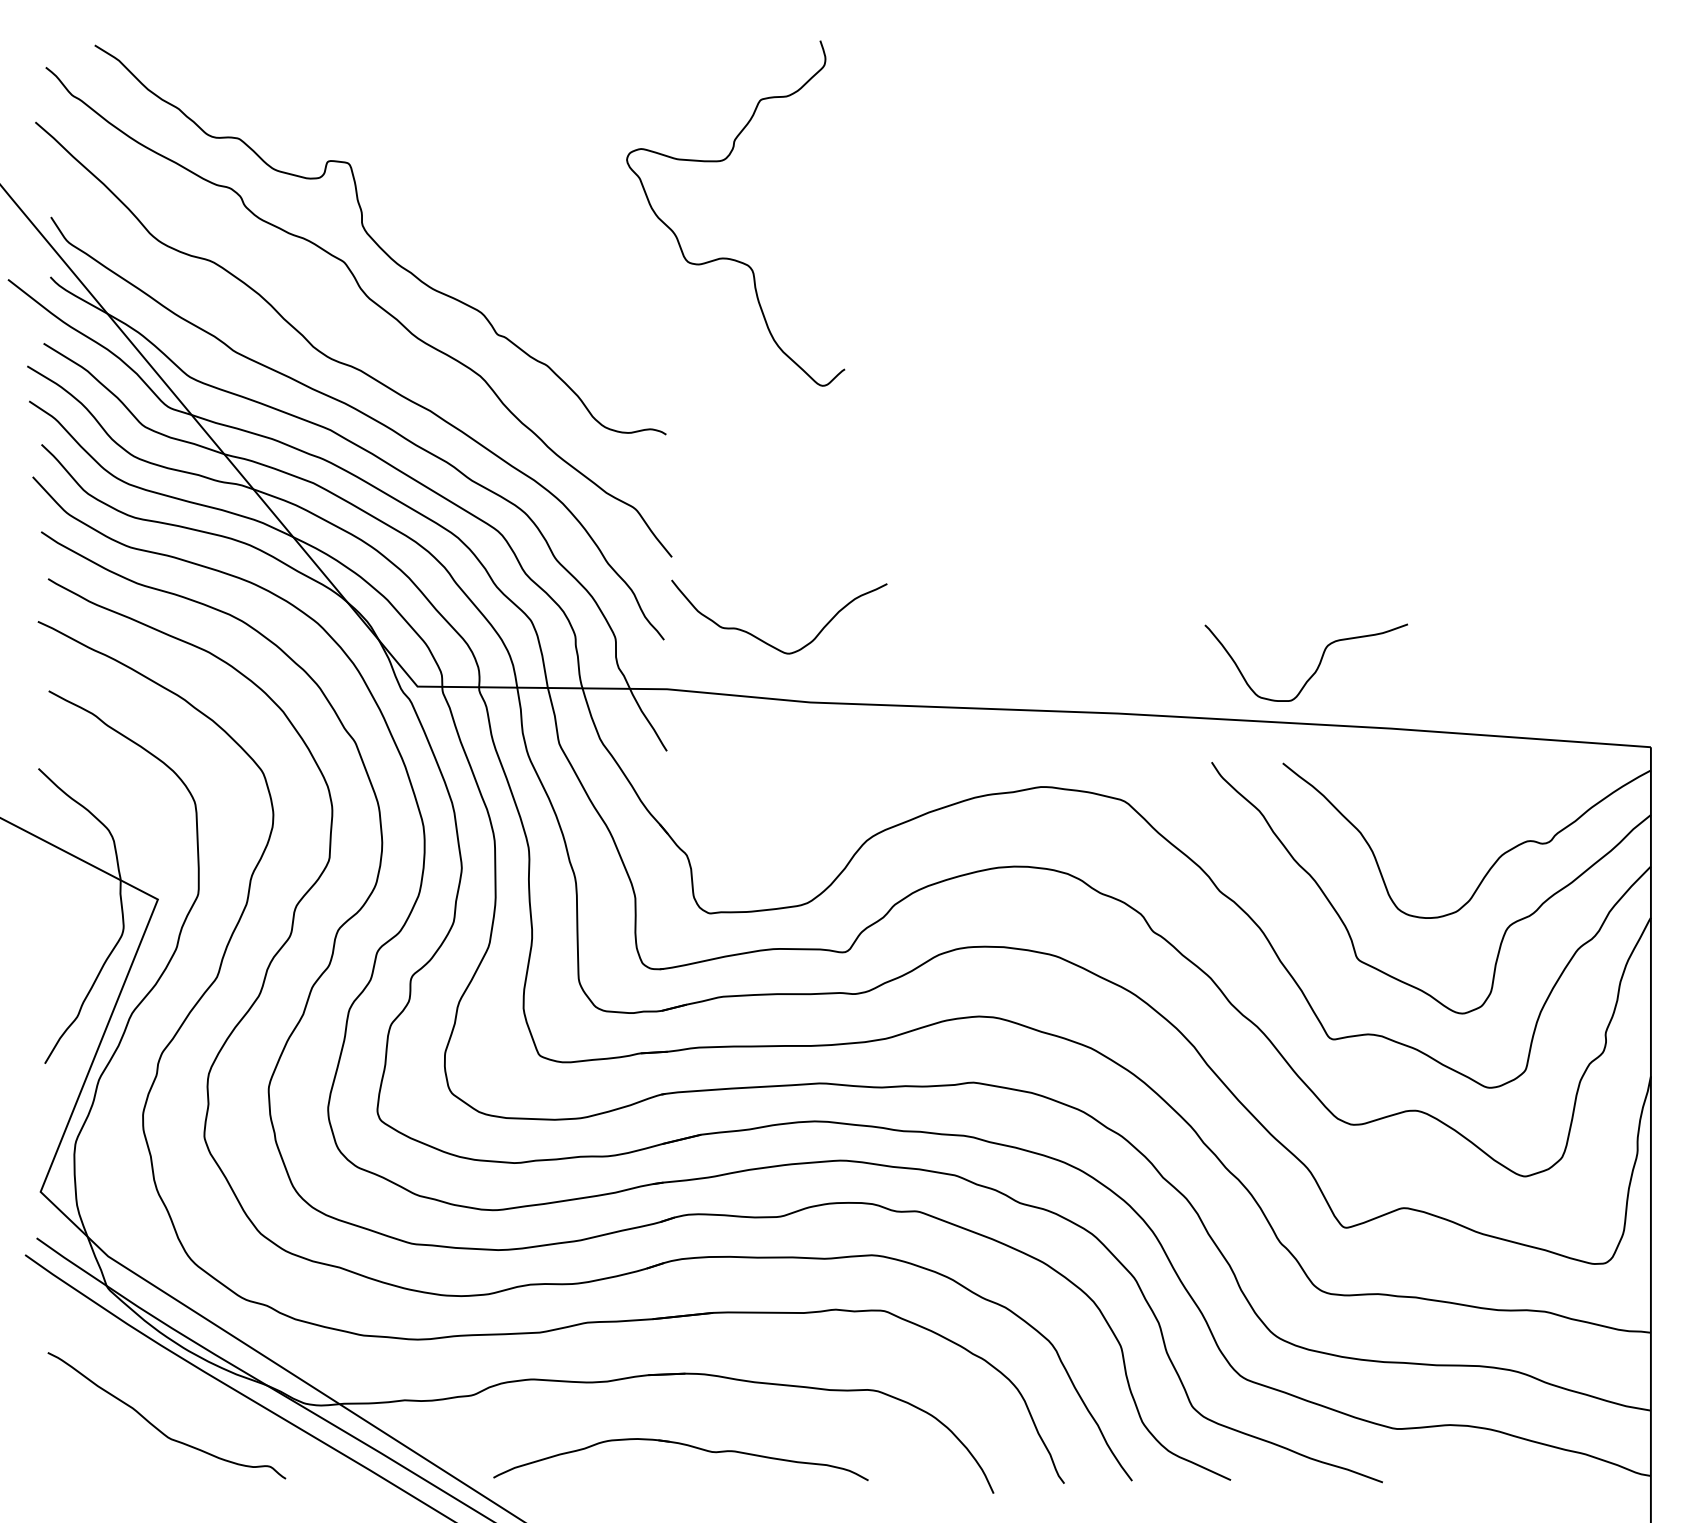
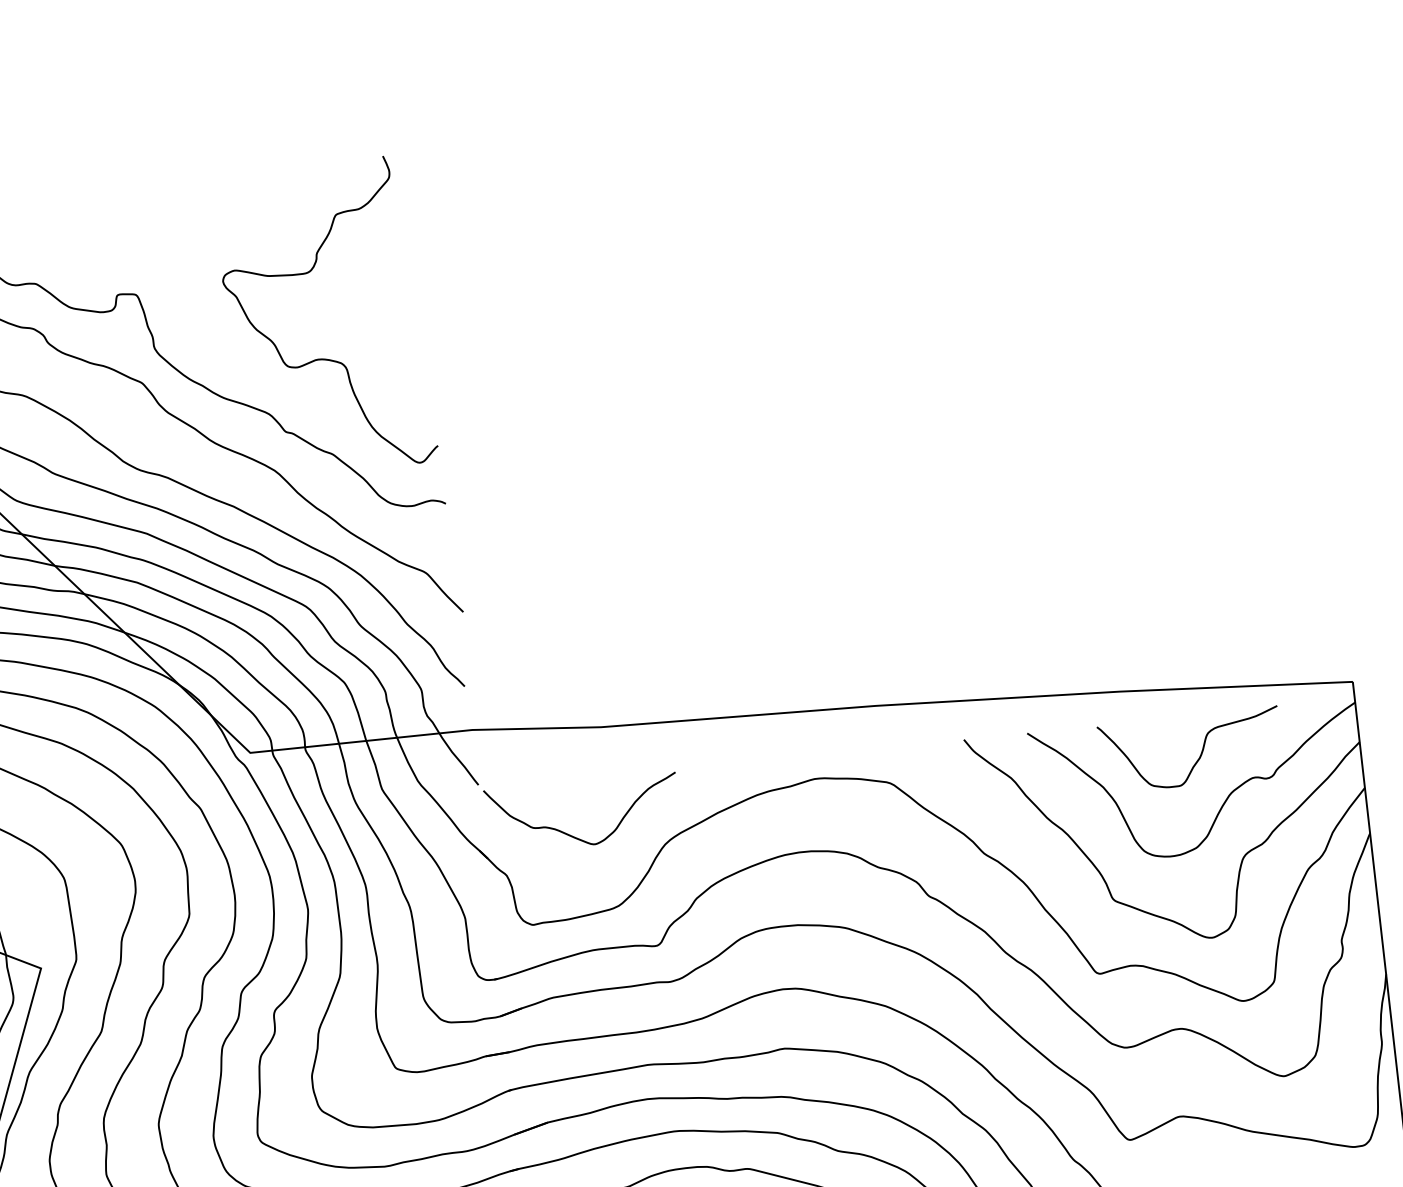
curve: (727, 257) -> (322, 358), moved
curve: (765, 641) -> (573, 835), moved
curve: (1316, 668) -> (1200, 754), moved

